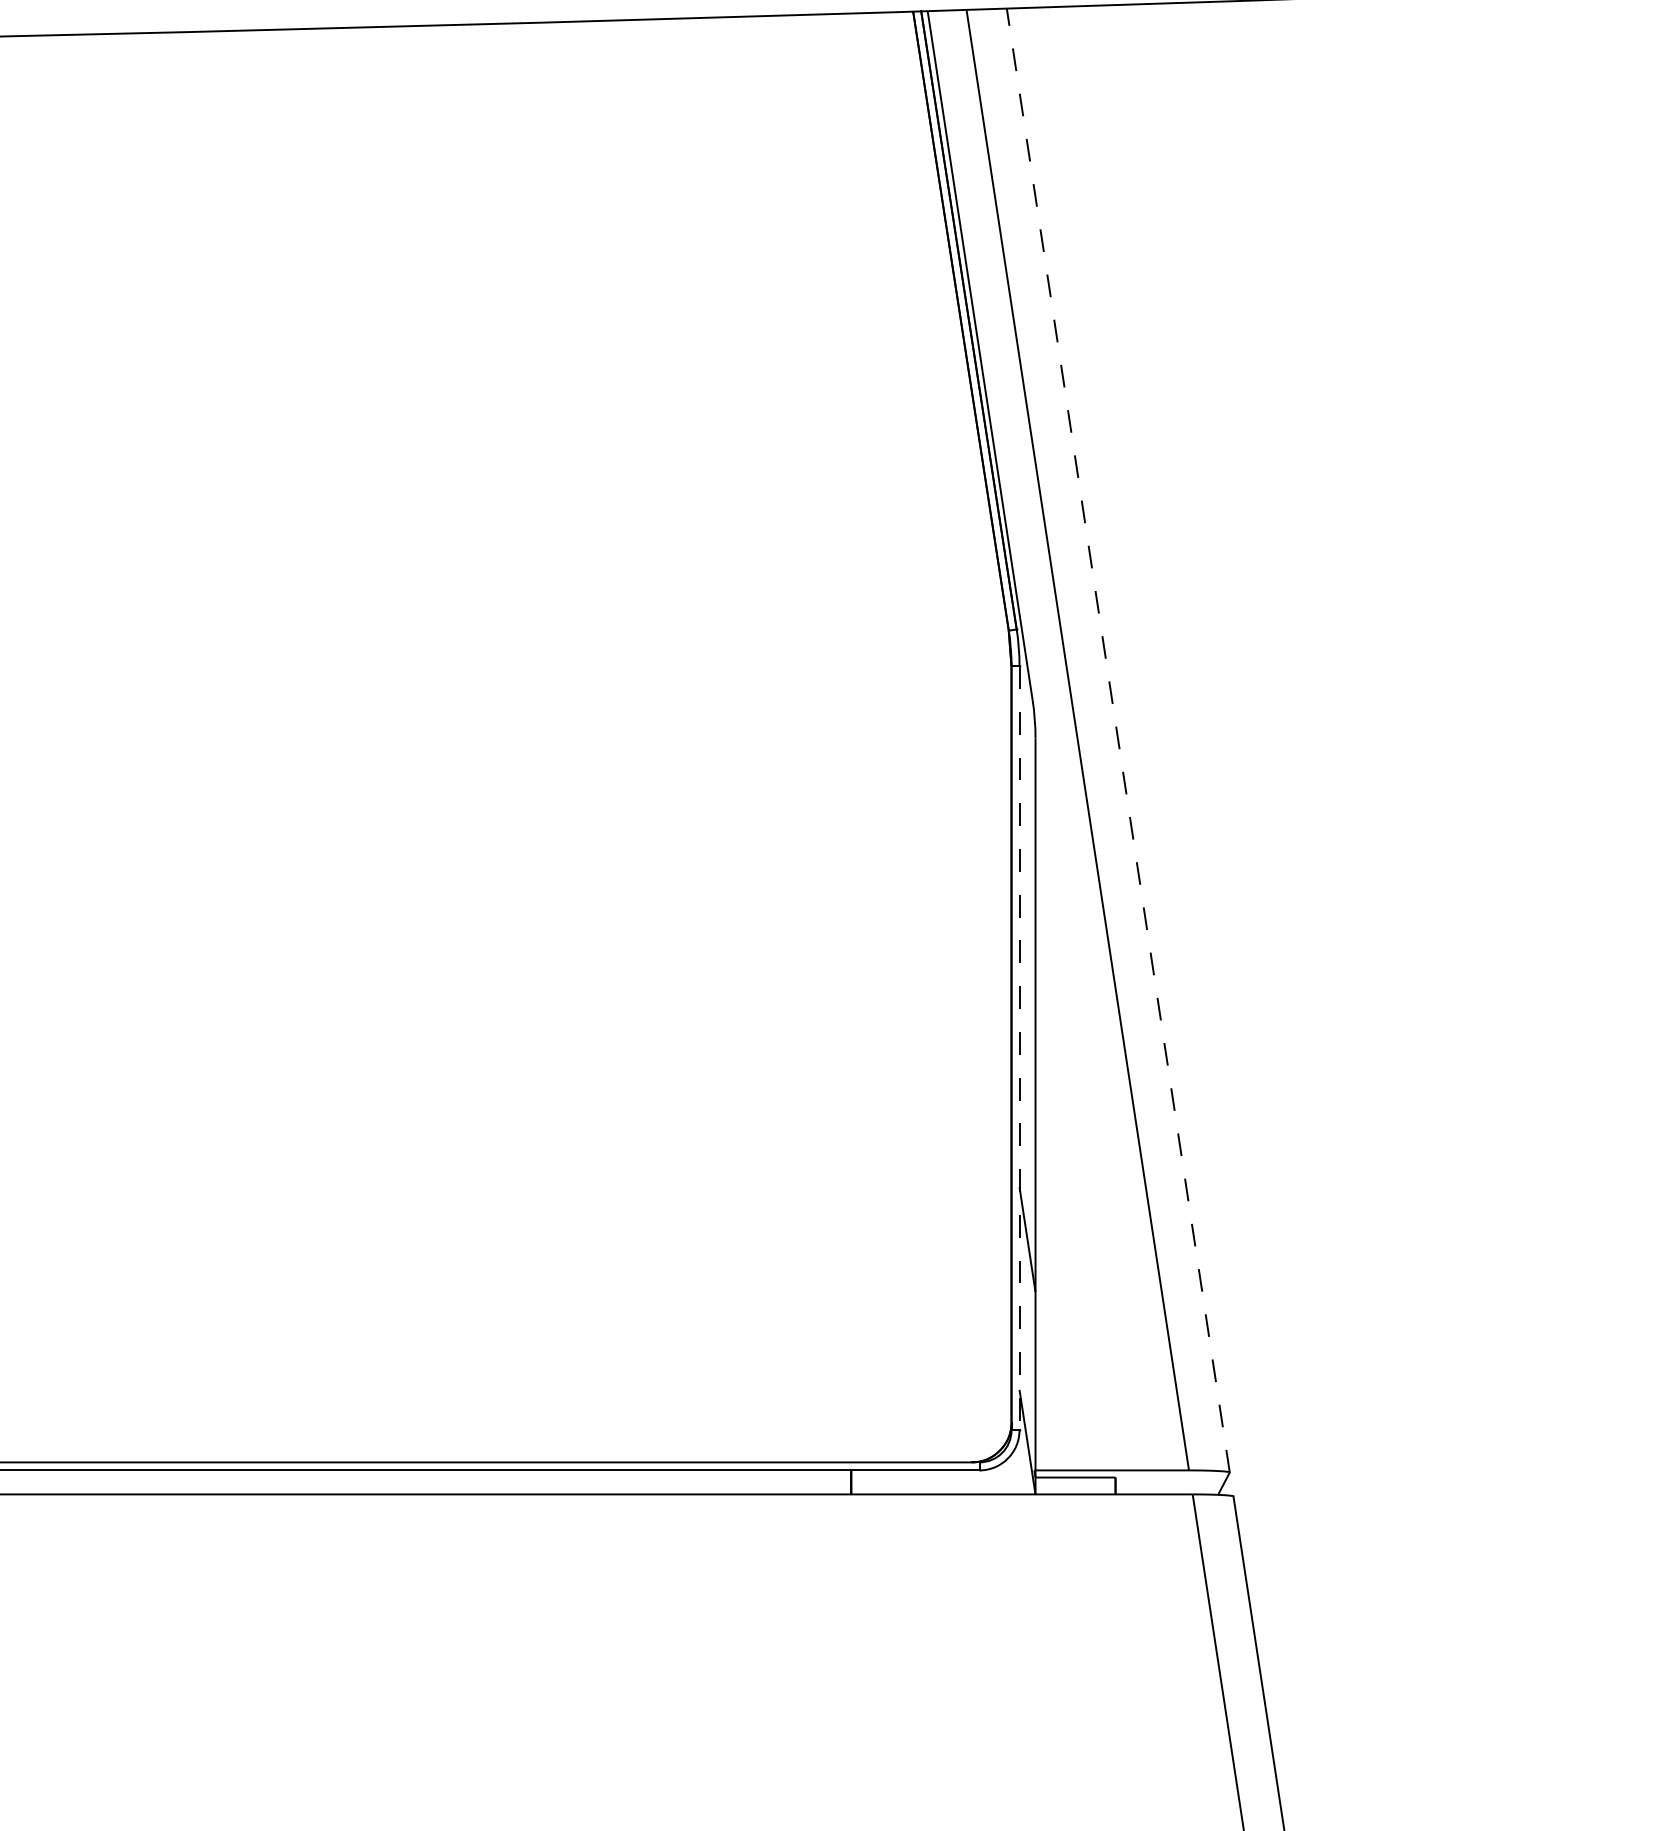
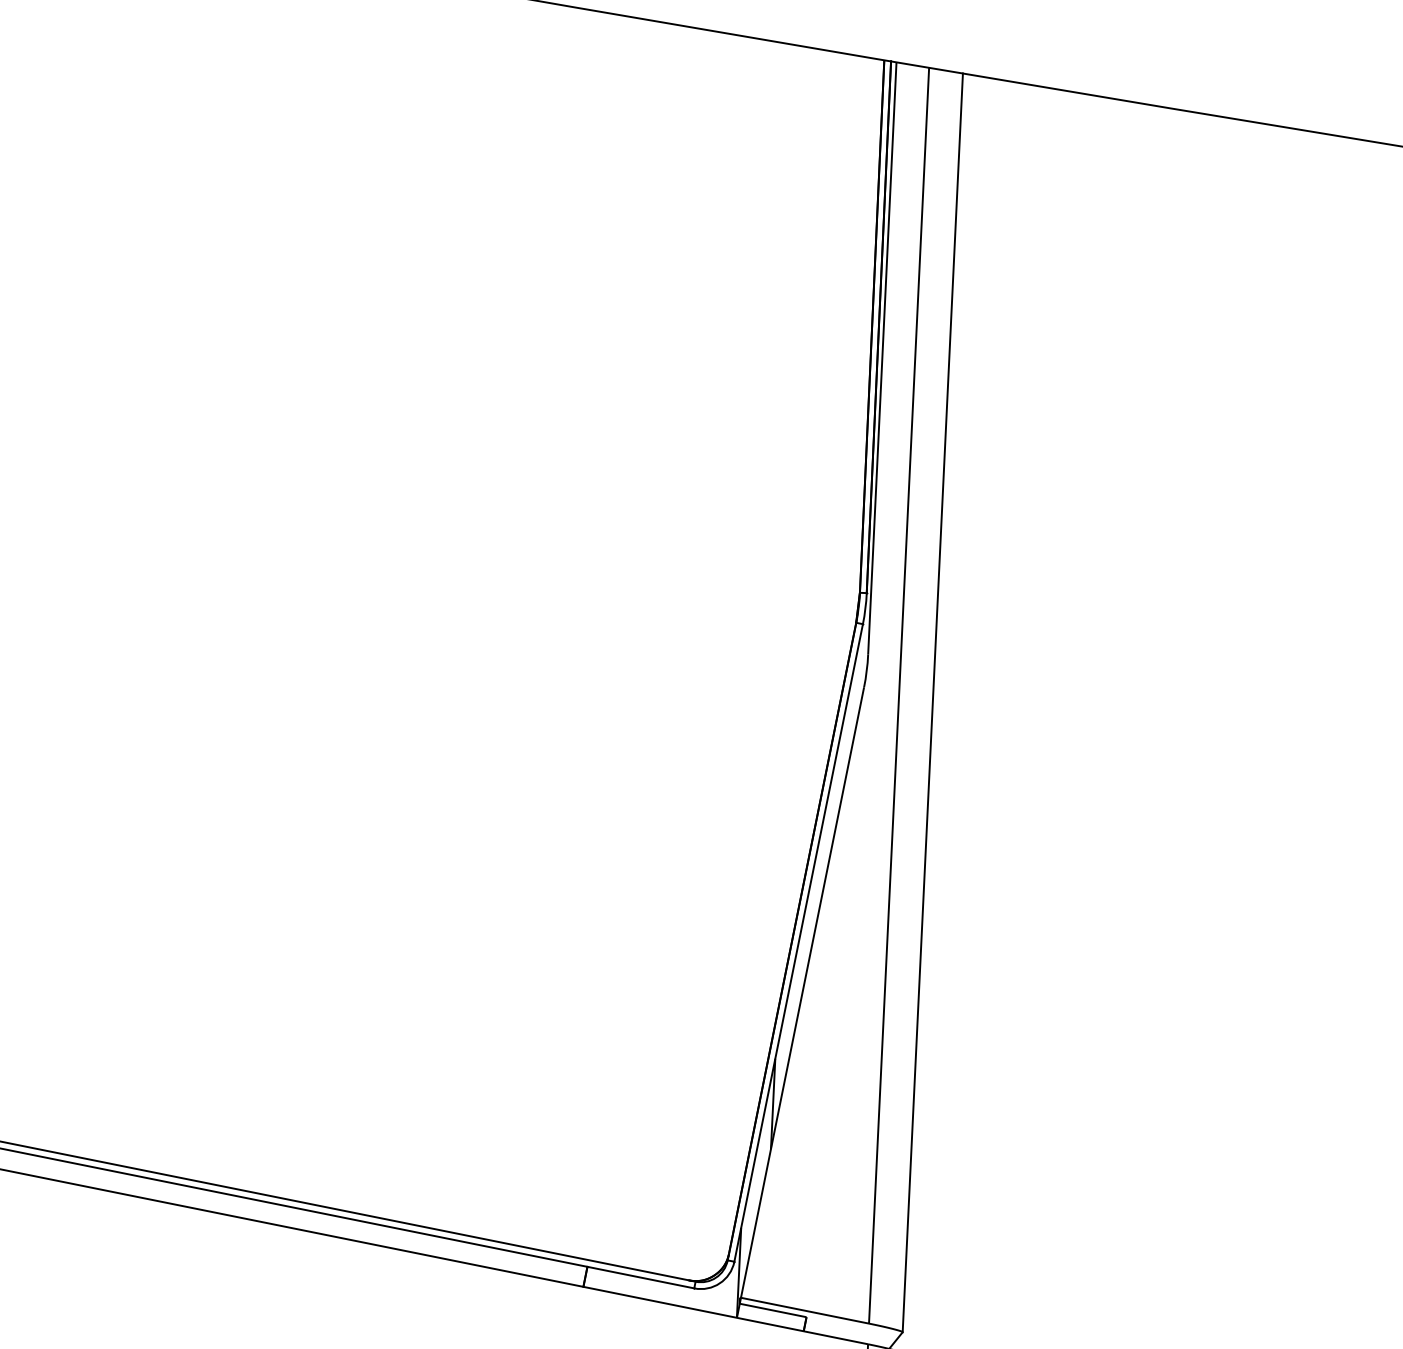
line: (1118, 740) -> (932, 702), dashed -> solid
line: (1019, 1048) -> (798, 943), dashed -> solid

